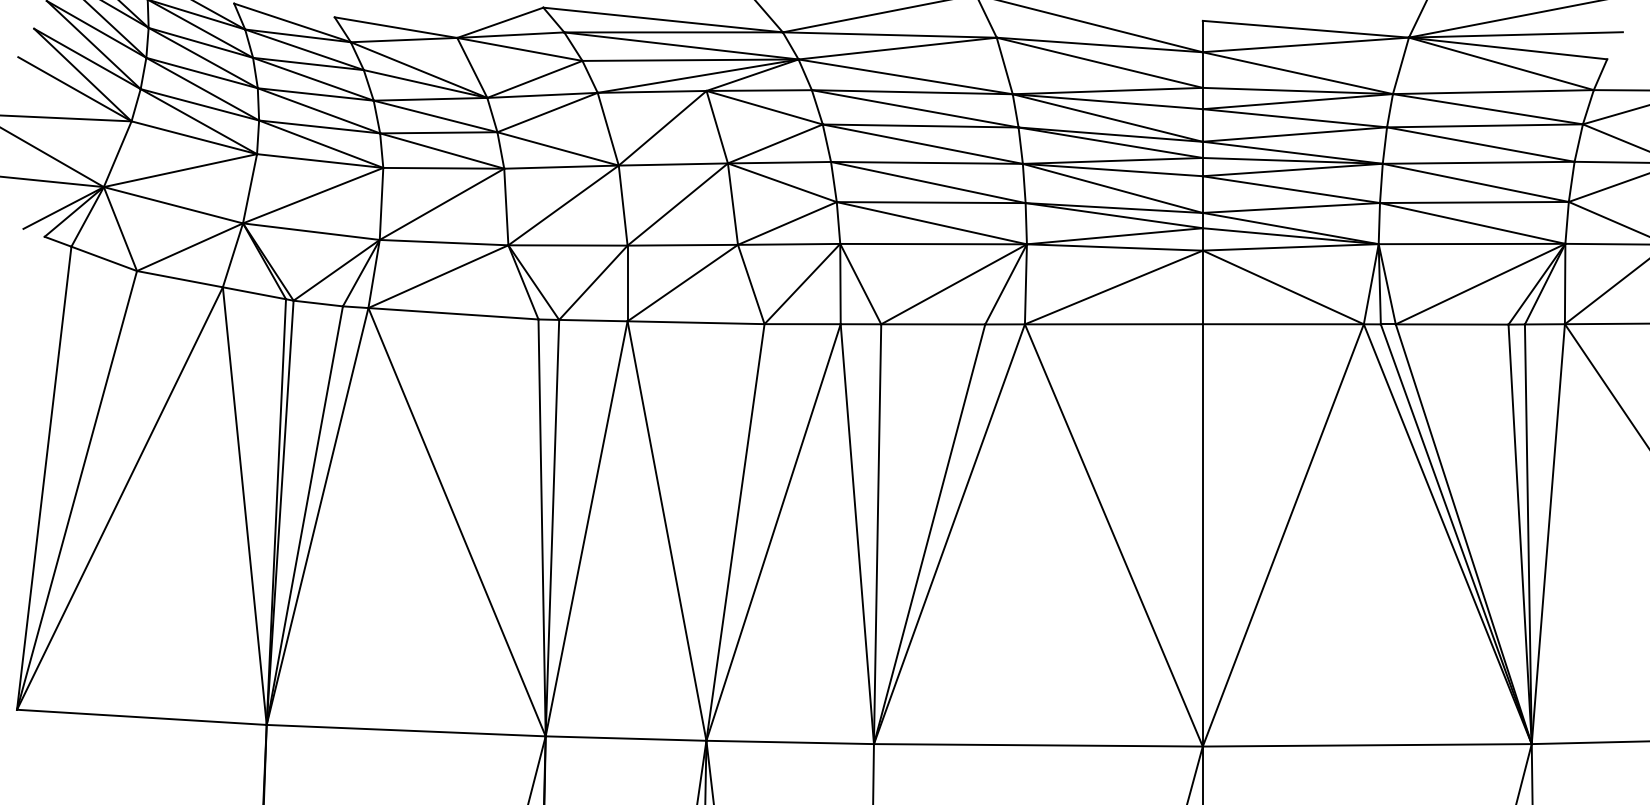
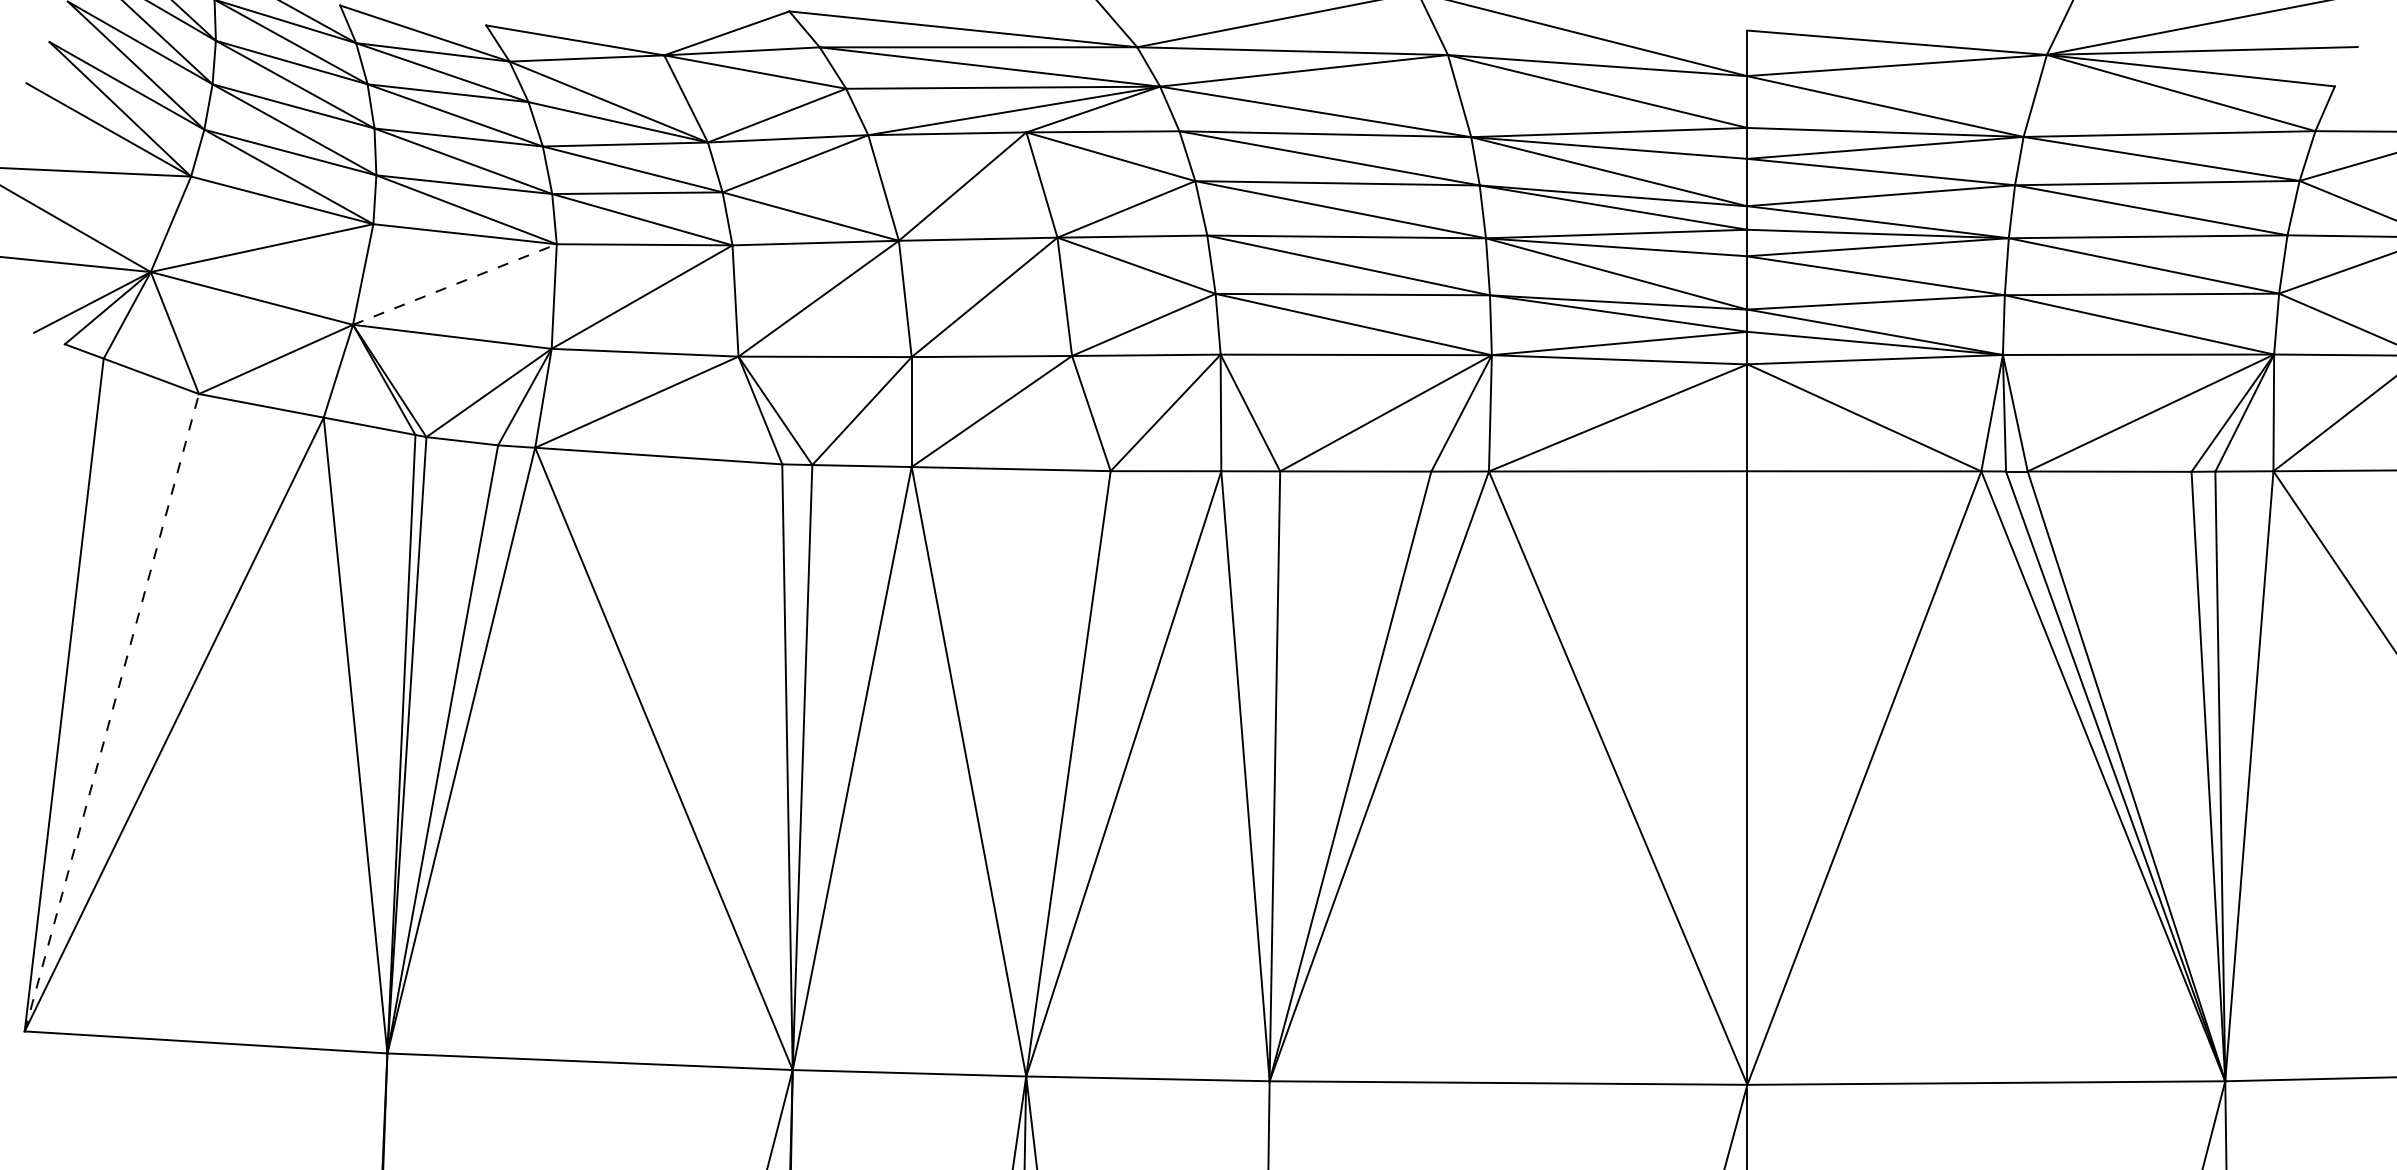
line: (313, 195) -> (455, 284), solid -> dashed
line: (77, 489) -> (112, 711), solid -> dashed

